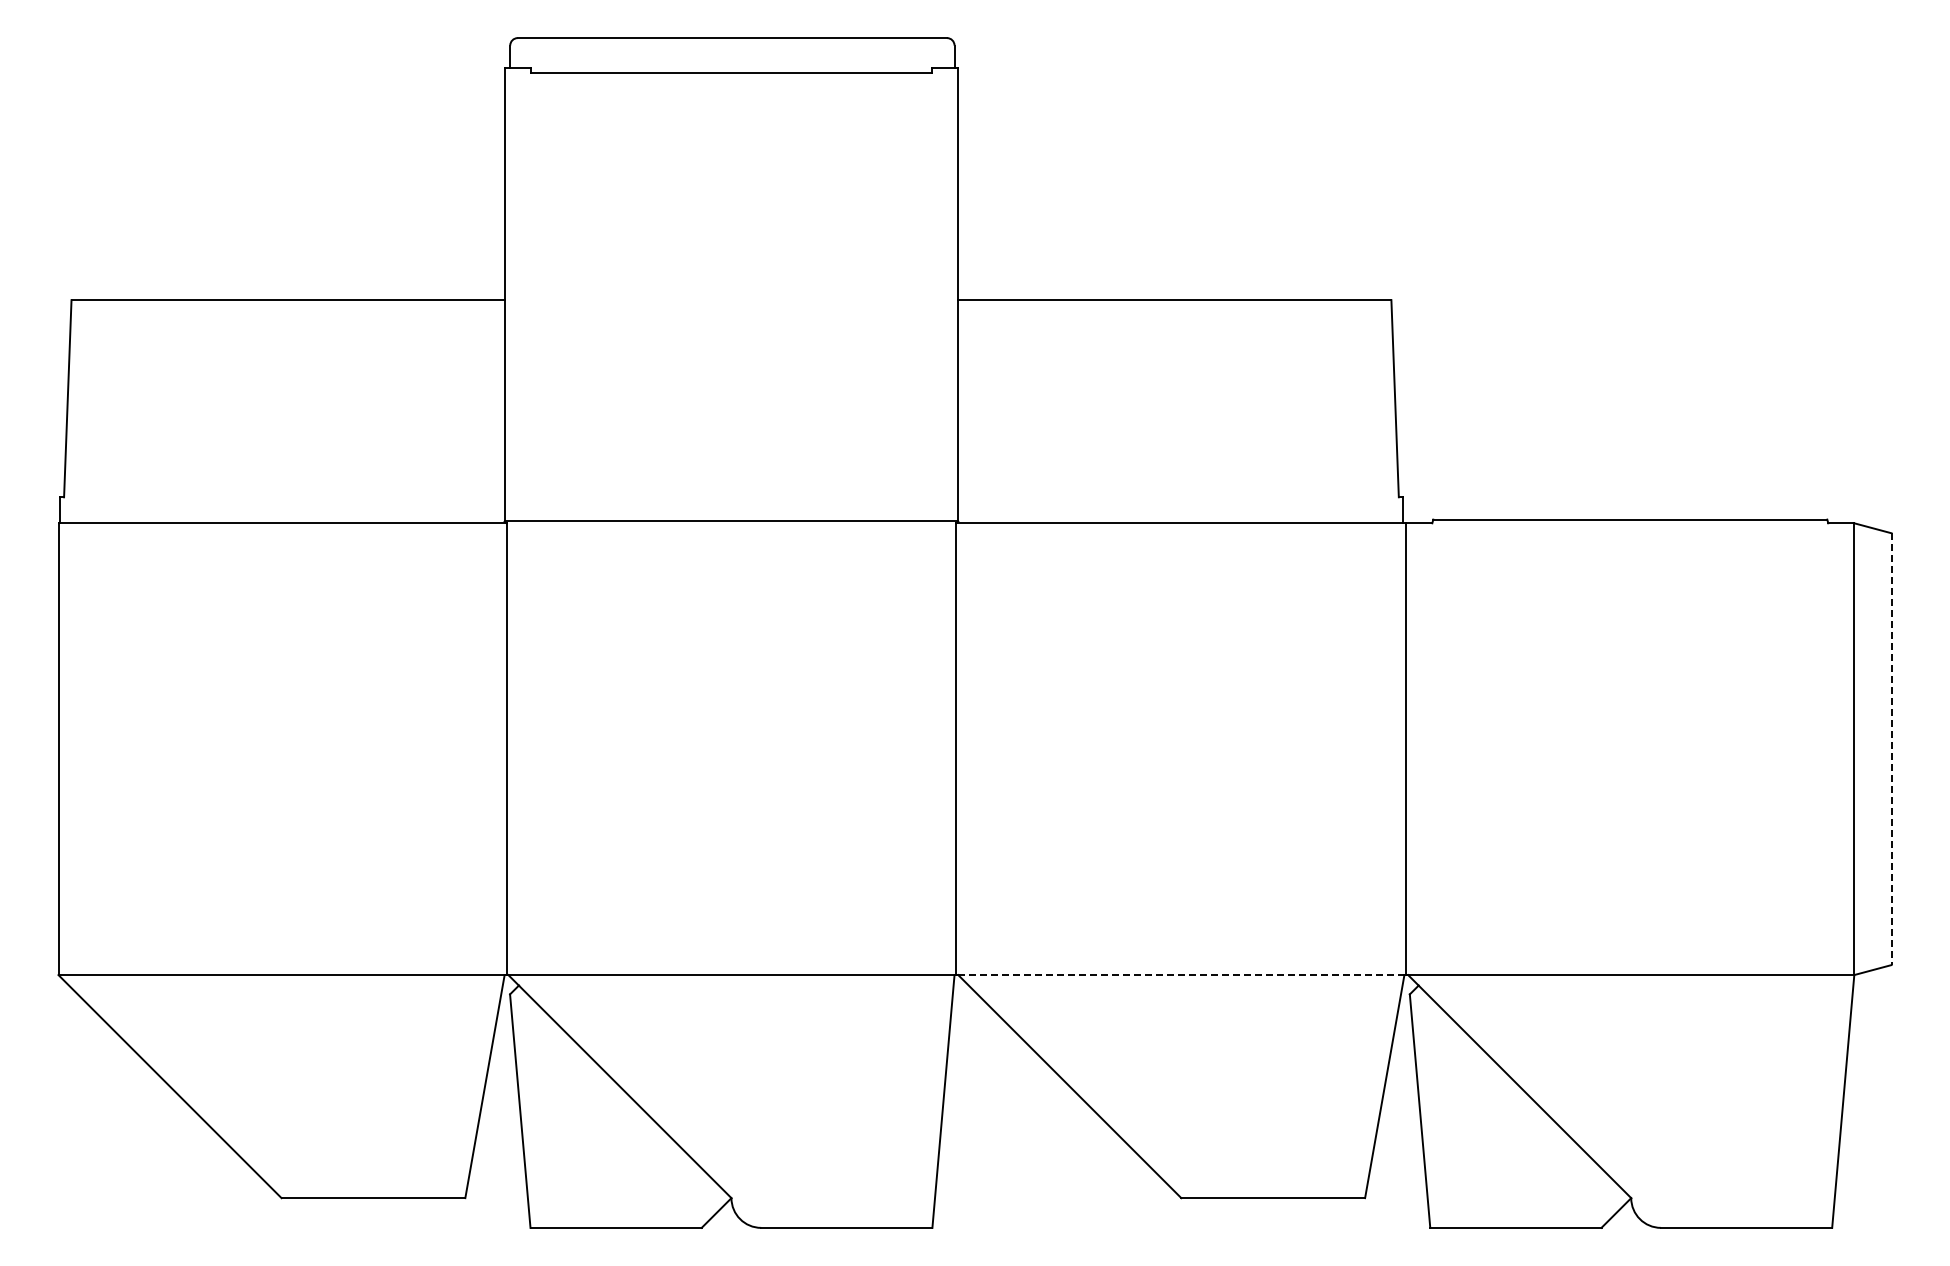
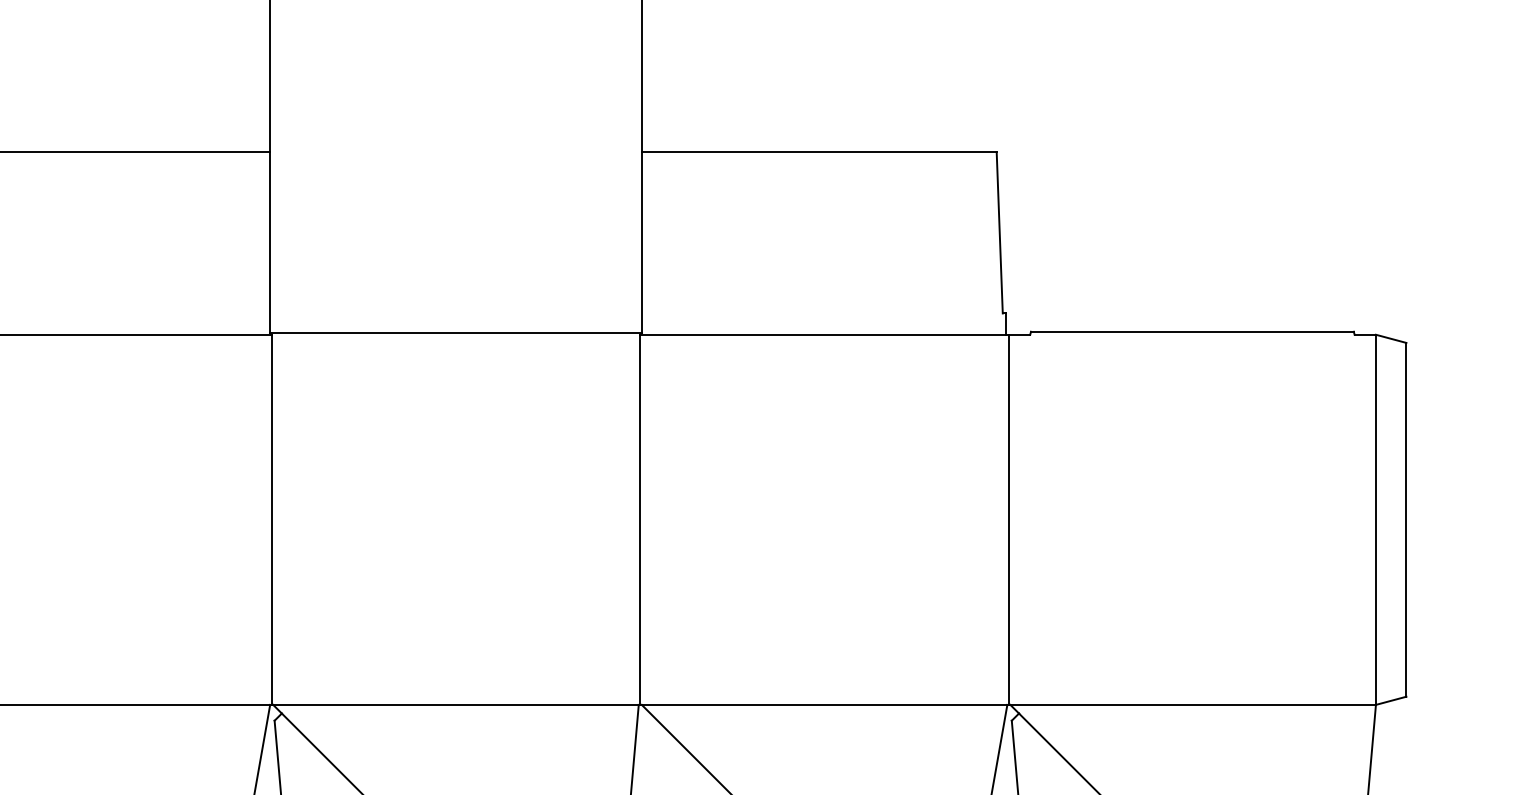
line: (1891, 749) -> (1406, 520), dashed -> solid
line: (1181, 975) -> (824, 705), dashed -> solid

